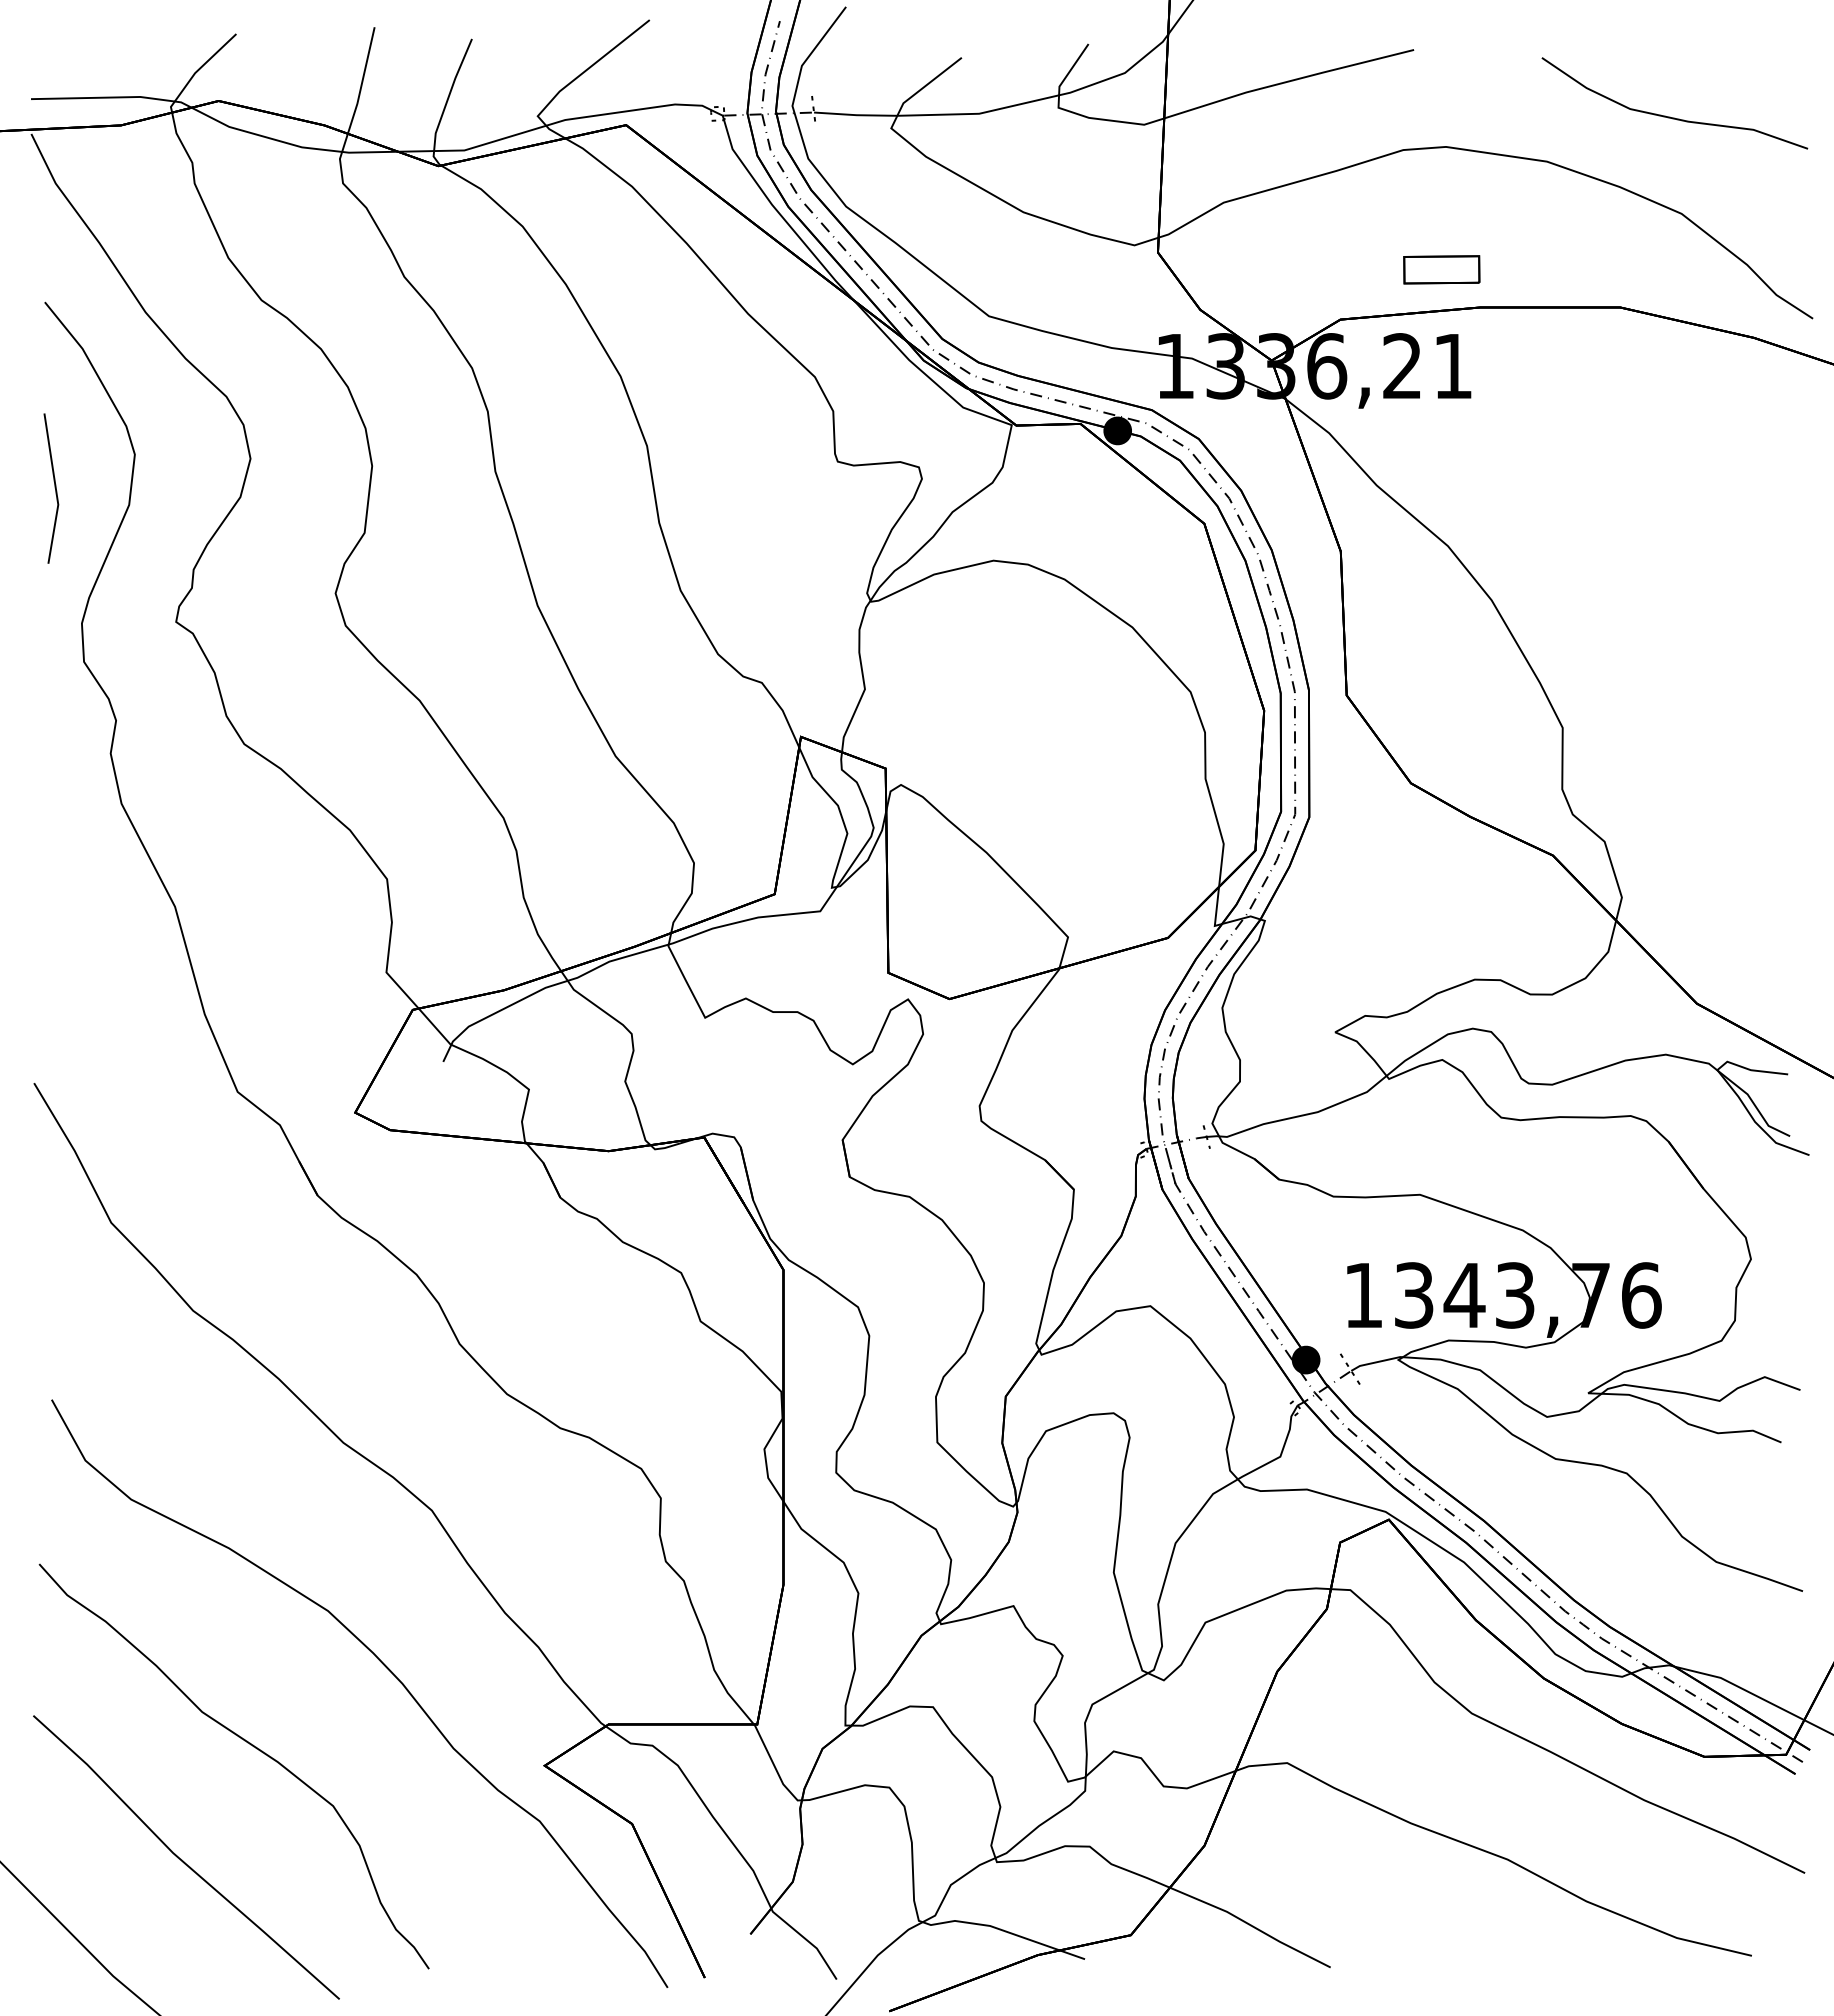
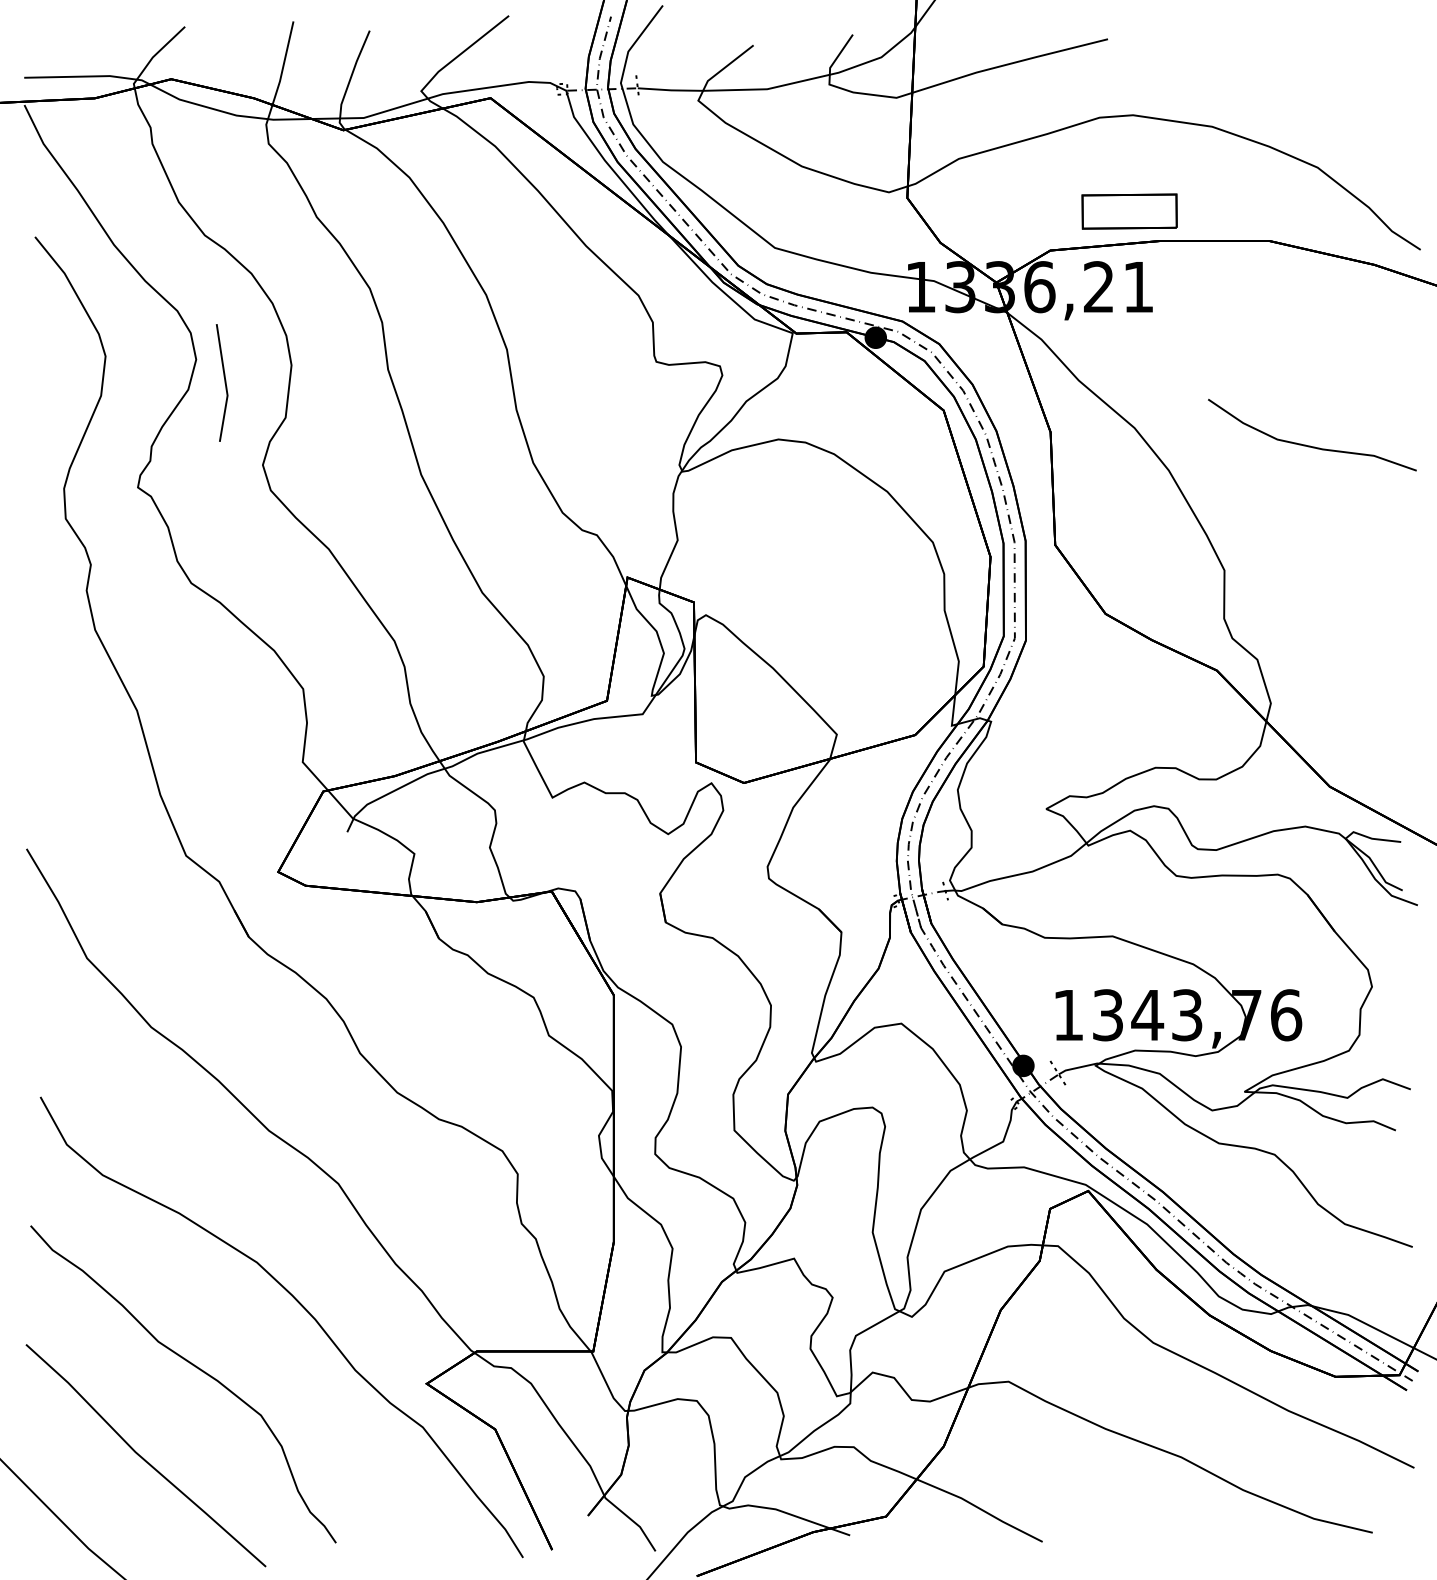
curve: (1672, 116) -> (1310, 445), moved
part: (1441, 269) -> (1129, 211), size x1.6
line: (54, 487) -> (224, 382), moved

